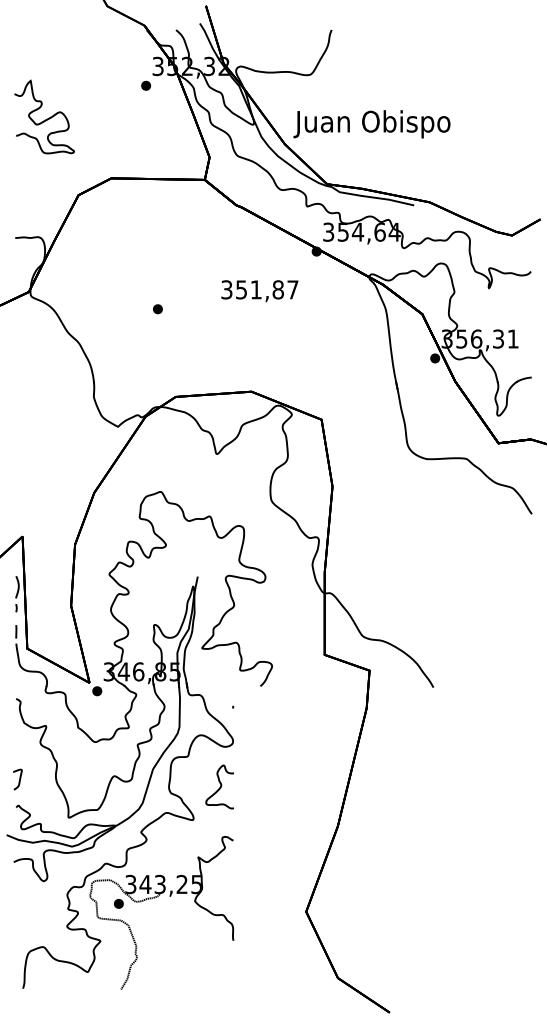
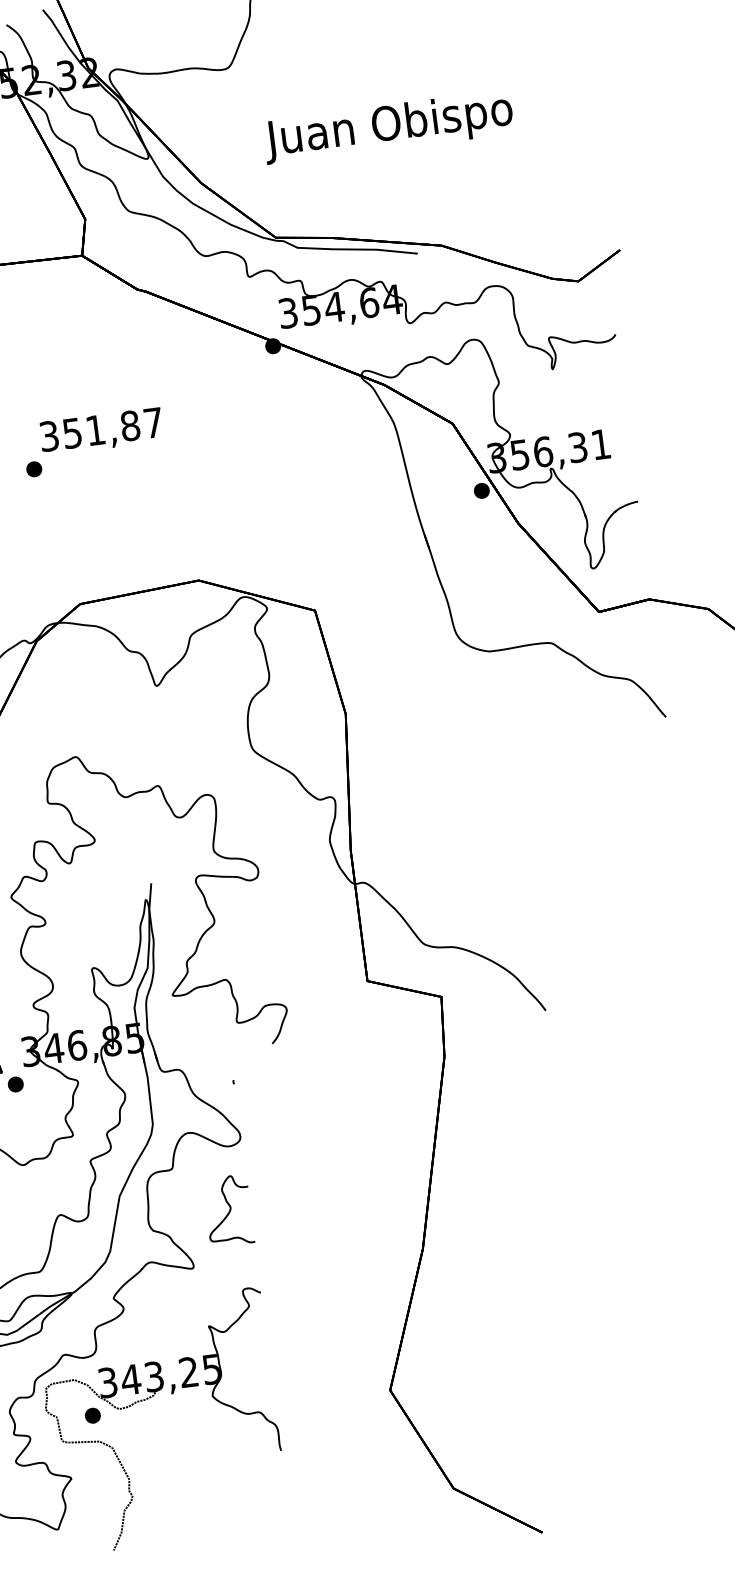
text: (371, 124) -> (387, 127), moved
text: (259, 291) -> (101, 432), moved

